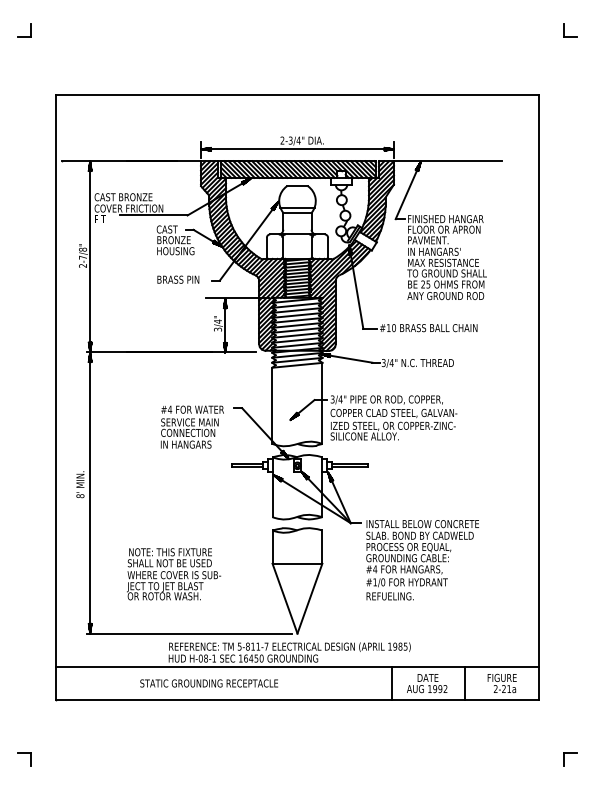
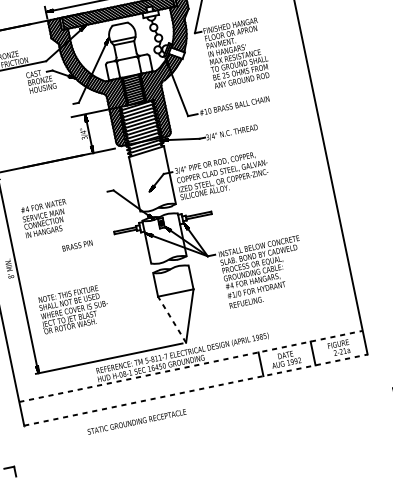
text: (178, 279) -> (77, 245), moved
text: (191, 426) -> (45, 218), moved
text: (174, 574) -> (74, 309), moved
line: (284, 598) -> (171, 319), solid -> dashed
line: (298, 666) -> (191, 366), solid -> dashed
text: (208, 683) -> (136, 422), moved
line: (298, 700) -> (196, 390), solid -> dashed

